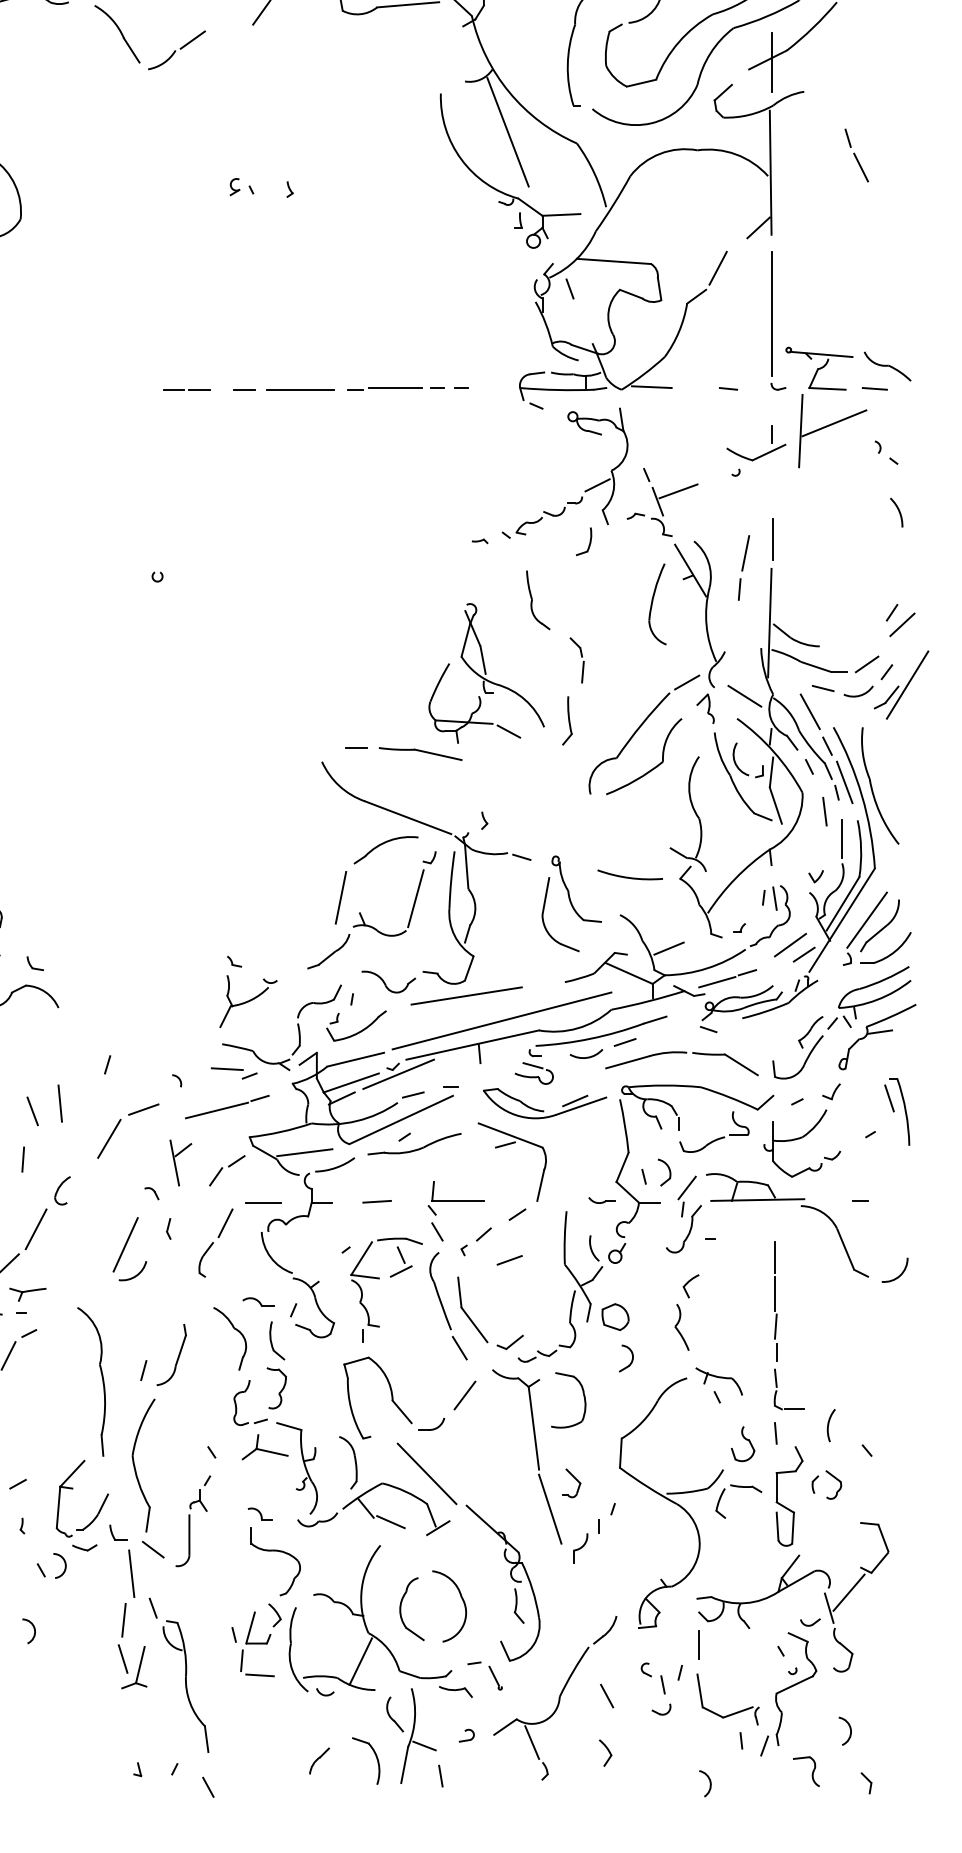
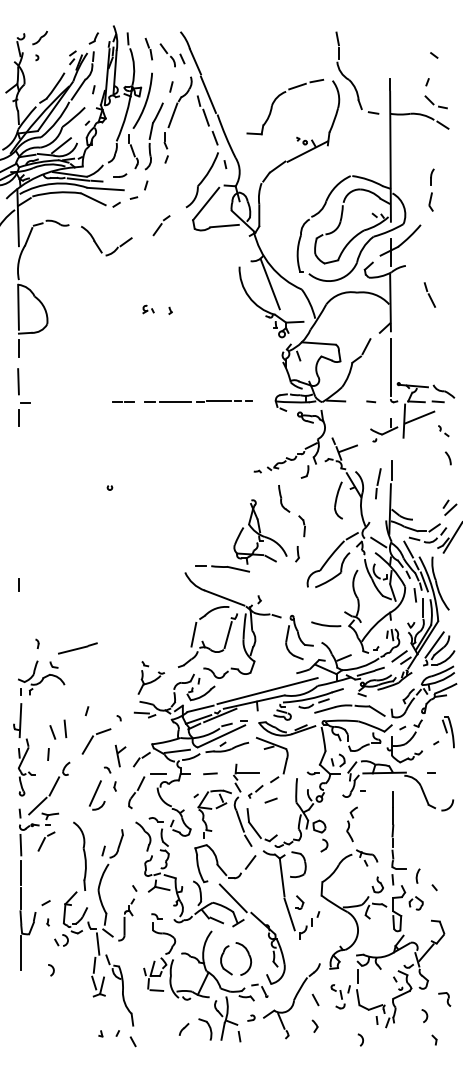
part: (567, 720) -> (297, 553), size x0.7
line: (466, 995) -> (251, 679), removed
line: (226, 1107) -> (77, 648), moved
part: (805, 1771) -> (444, 999), moved

